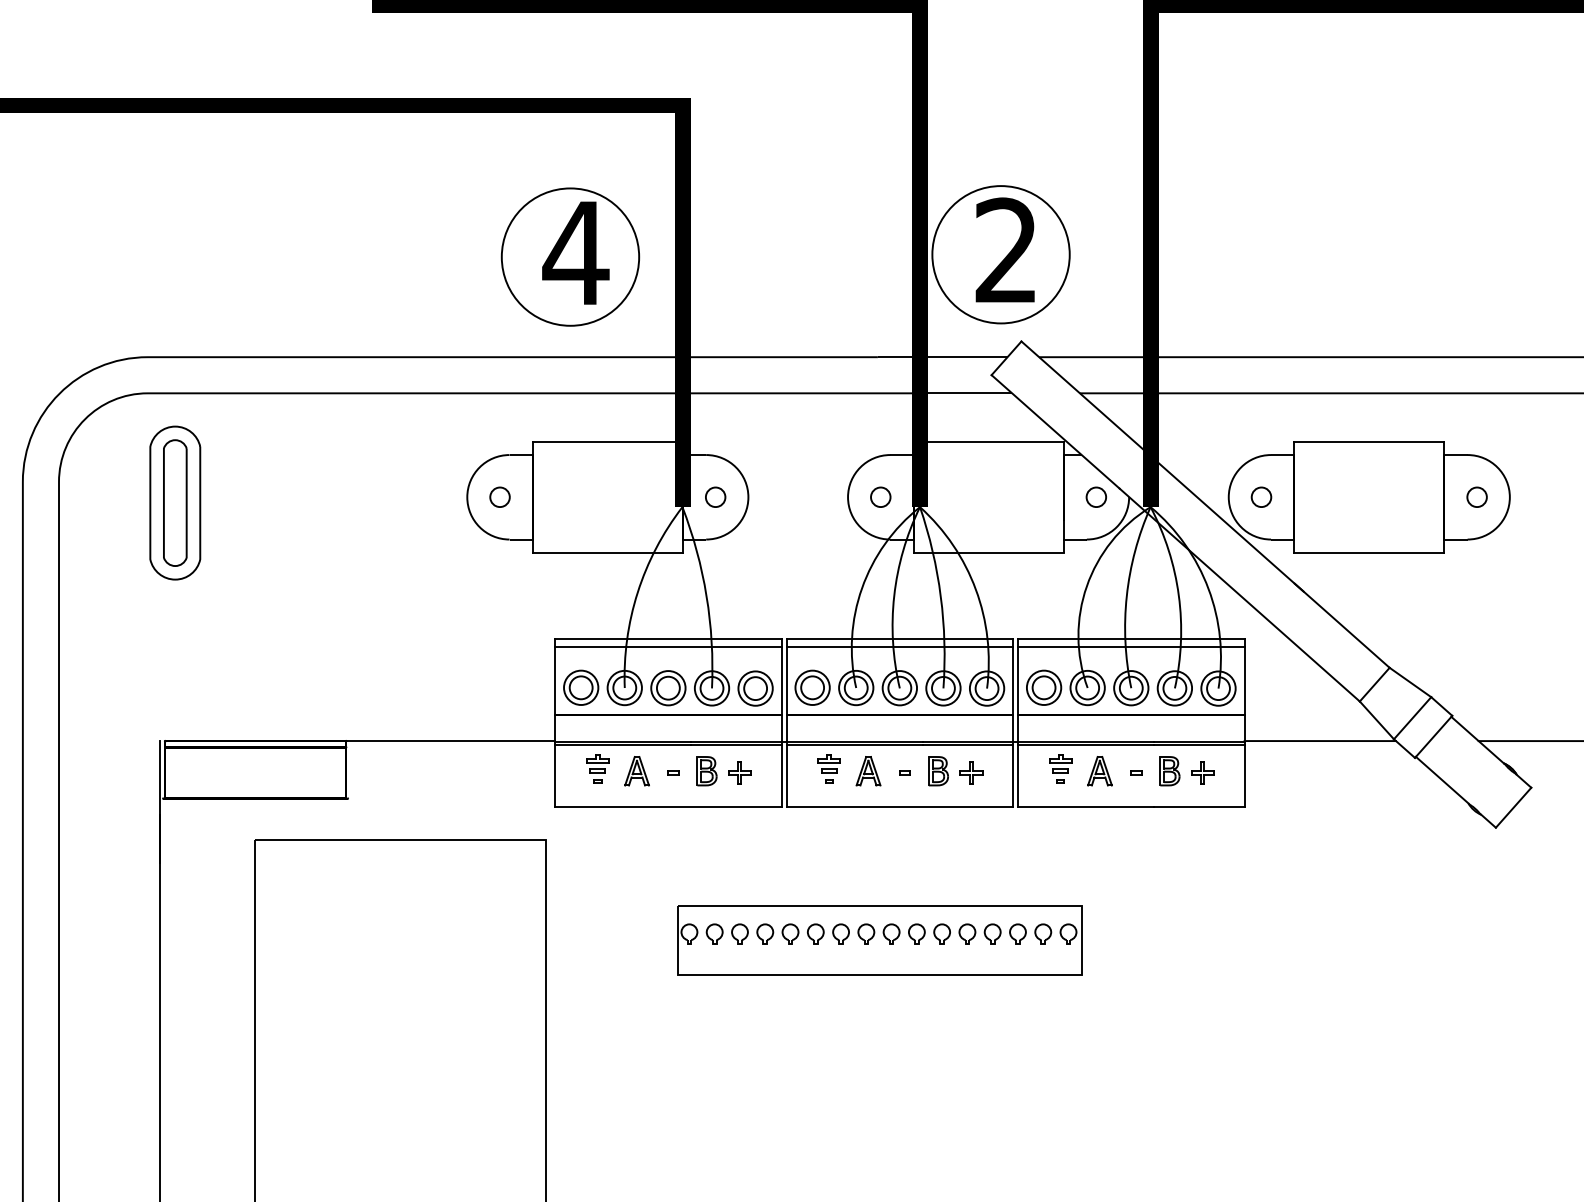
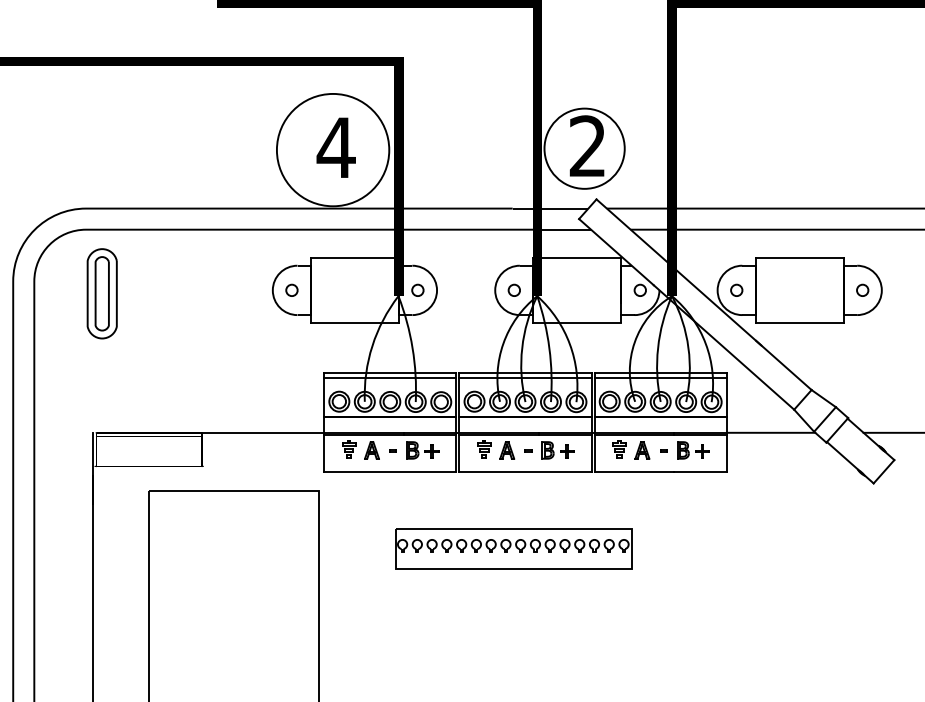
circle: (569, 257) -> (332, 150), size x1.4

